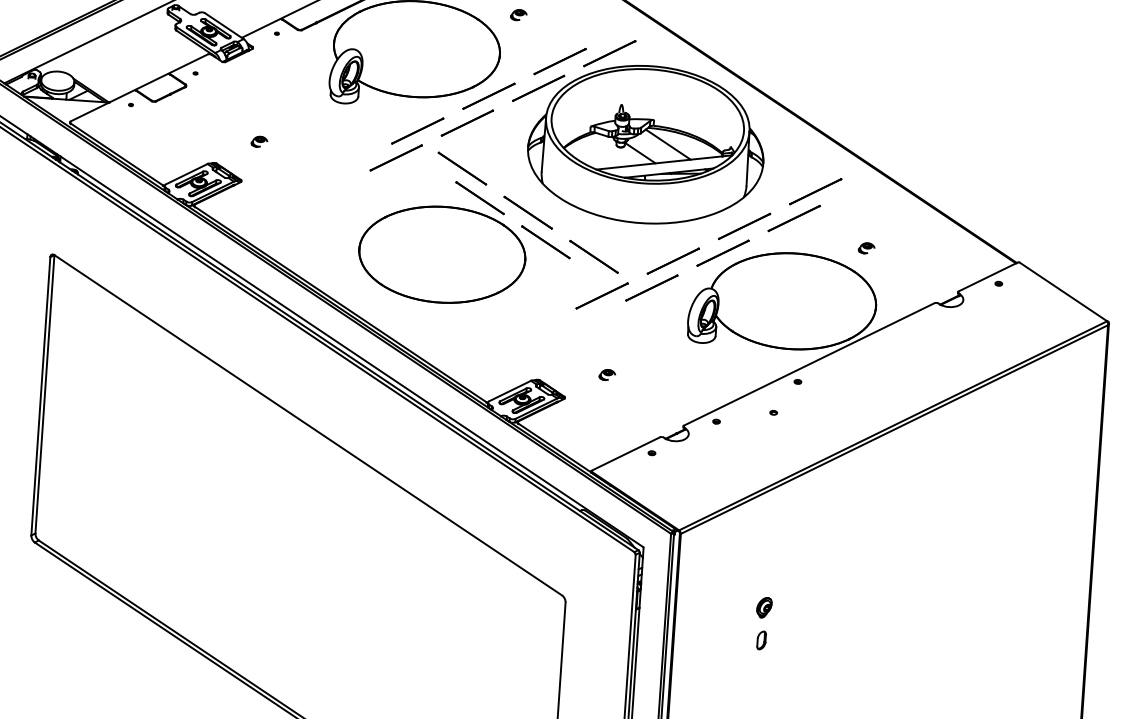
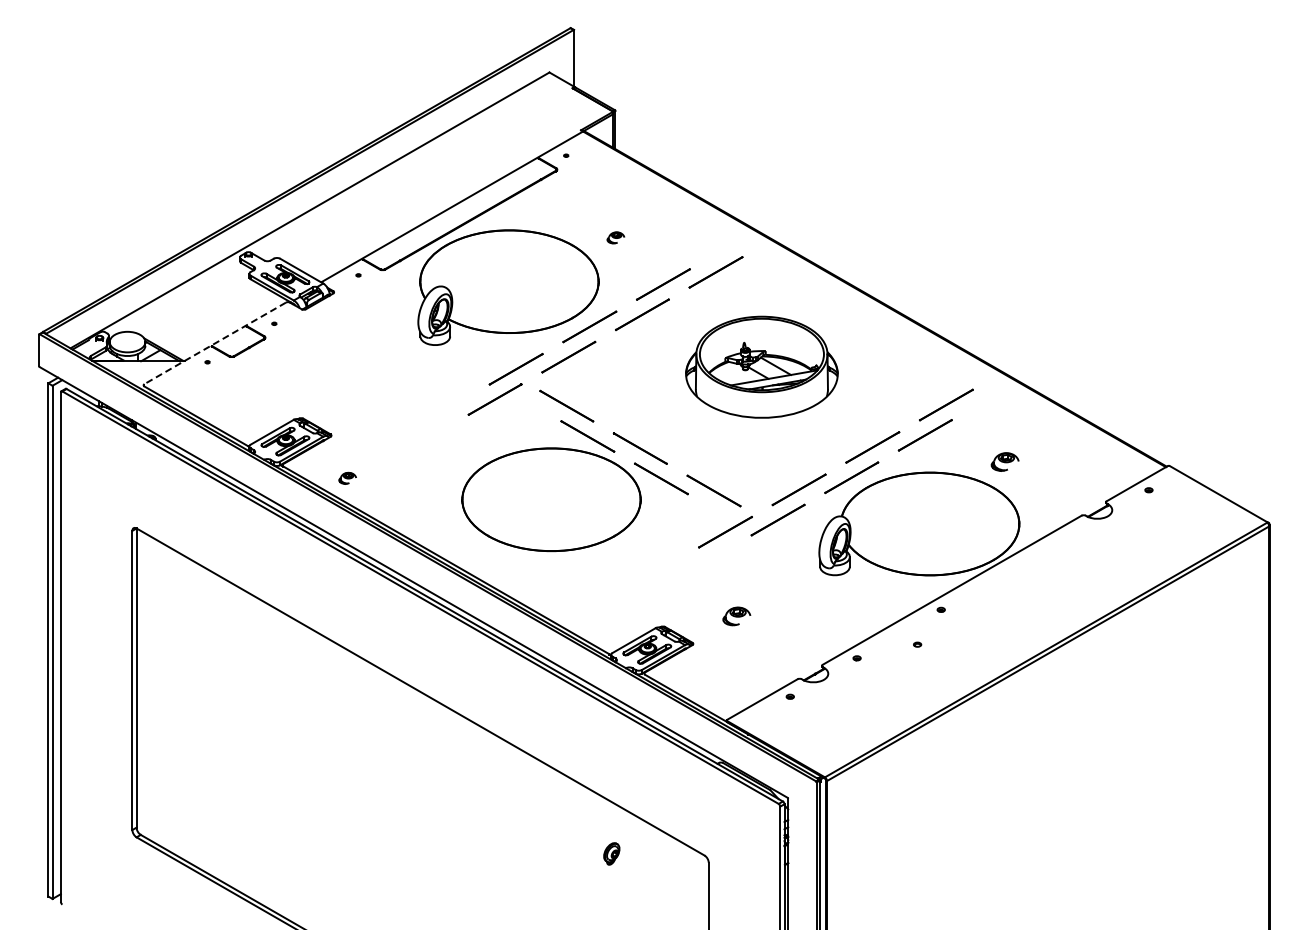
line: (139, 88) -> (215, 343), solid -> dashed
part: (259, 141) -> (347, 477), moved
part: (646, 145) -> (761, 367), size x0.6
part: (866, 247) -> (1004, 461), size x1.6
part: (607, 375) -> (736, 616), size x1.6
part: (764, 607) -> (611, 853), moved
part: (761, 639) -> (921, 888), removed

